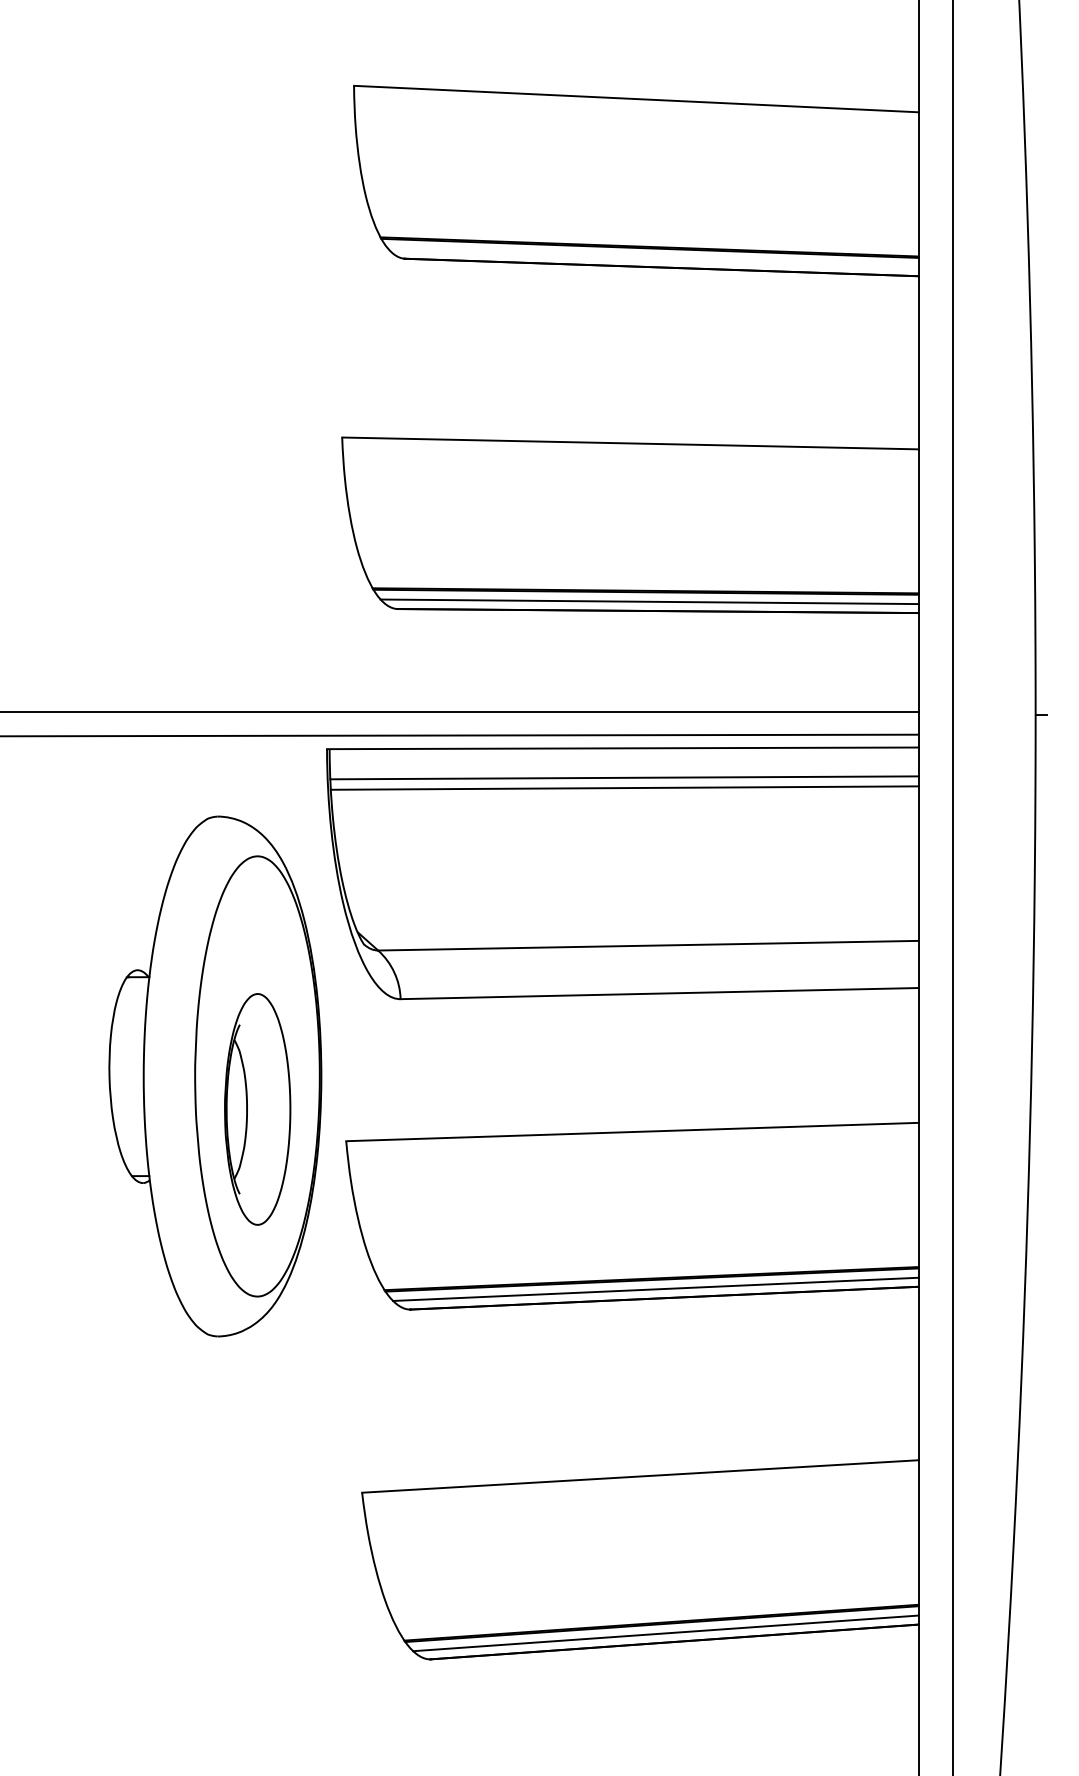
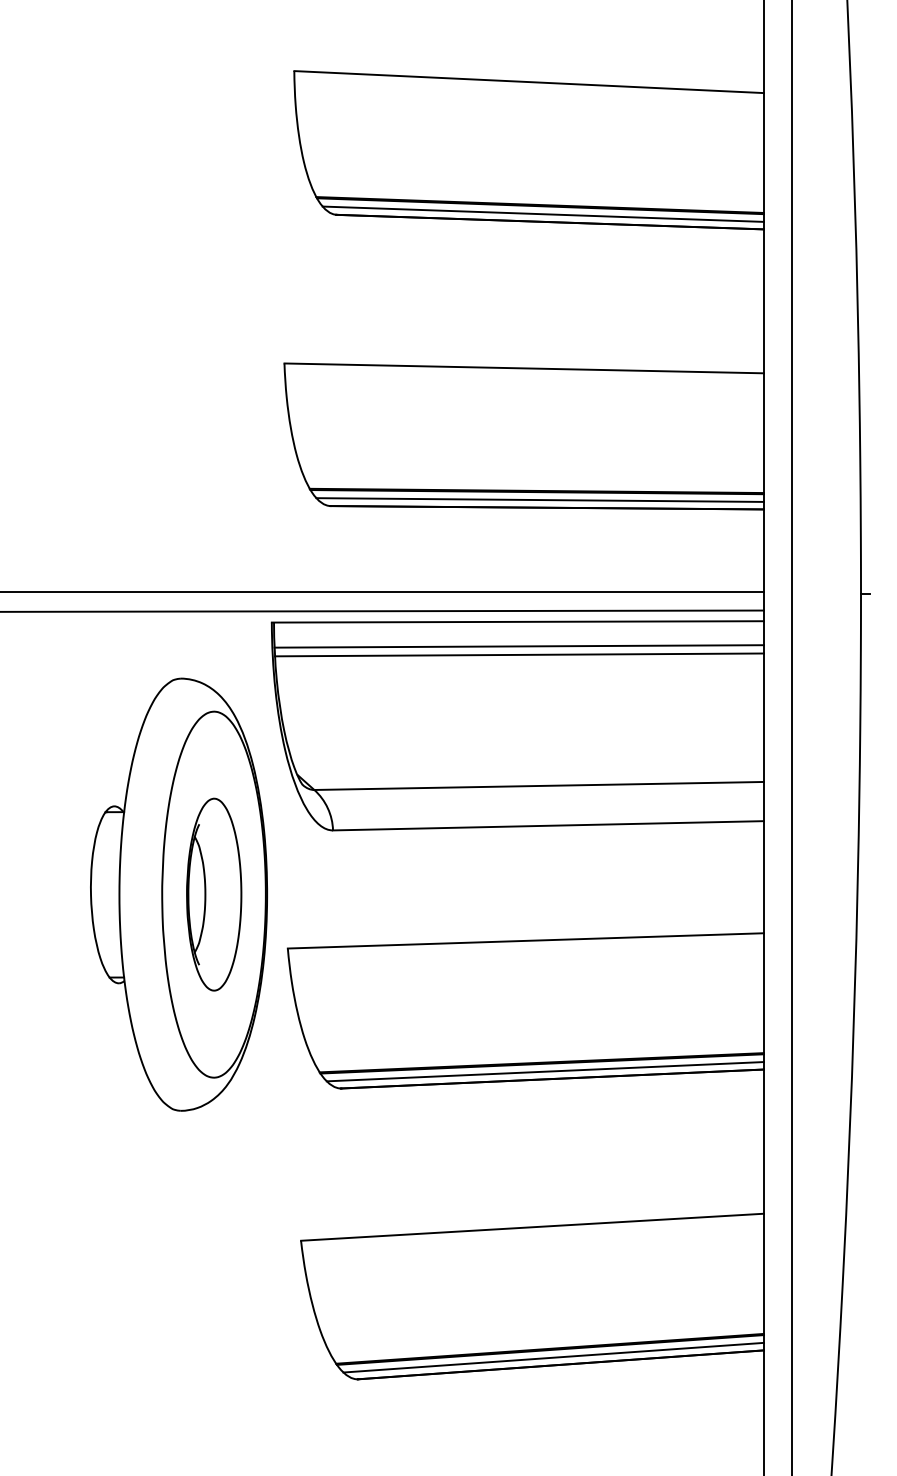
line: (653, 257) -> (543, 213), added
part: (257, 1109) -> (214, 894), moved

